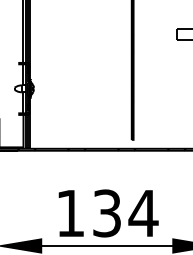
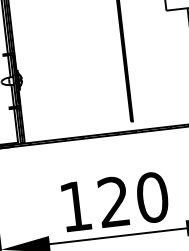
text: (125, 213) -> (133, 199), 134 -> 120

